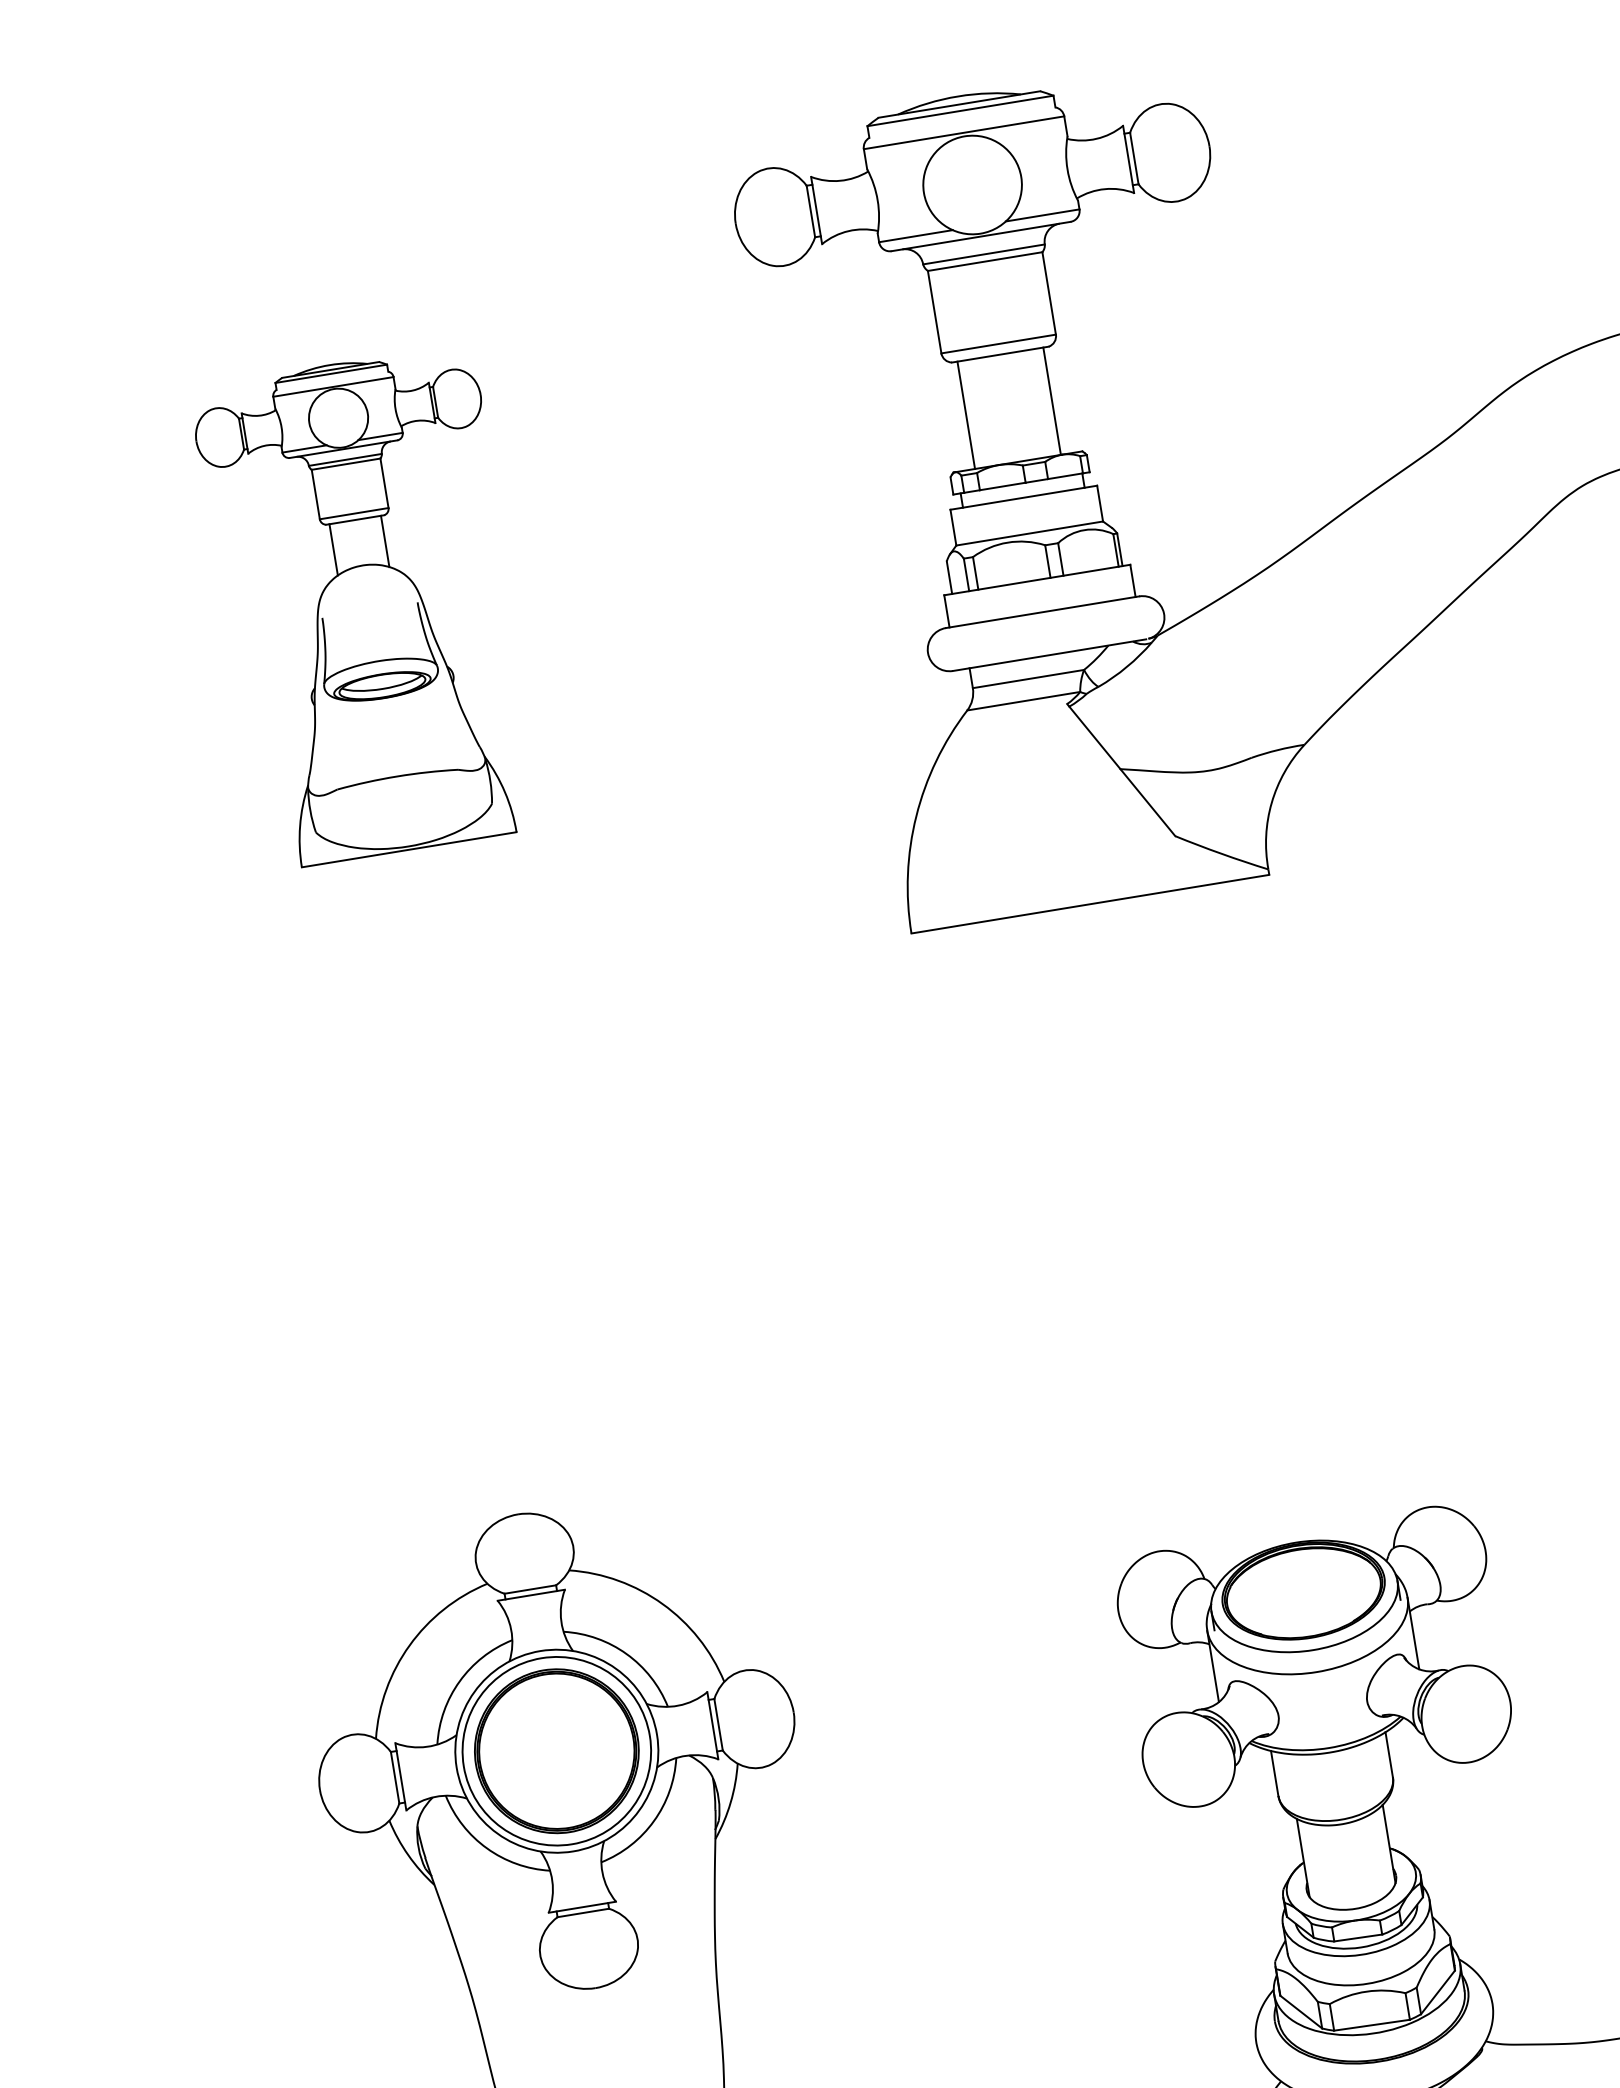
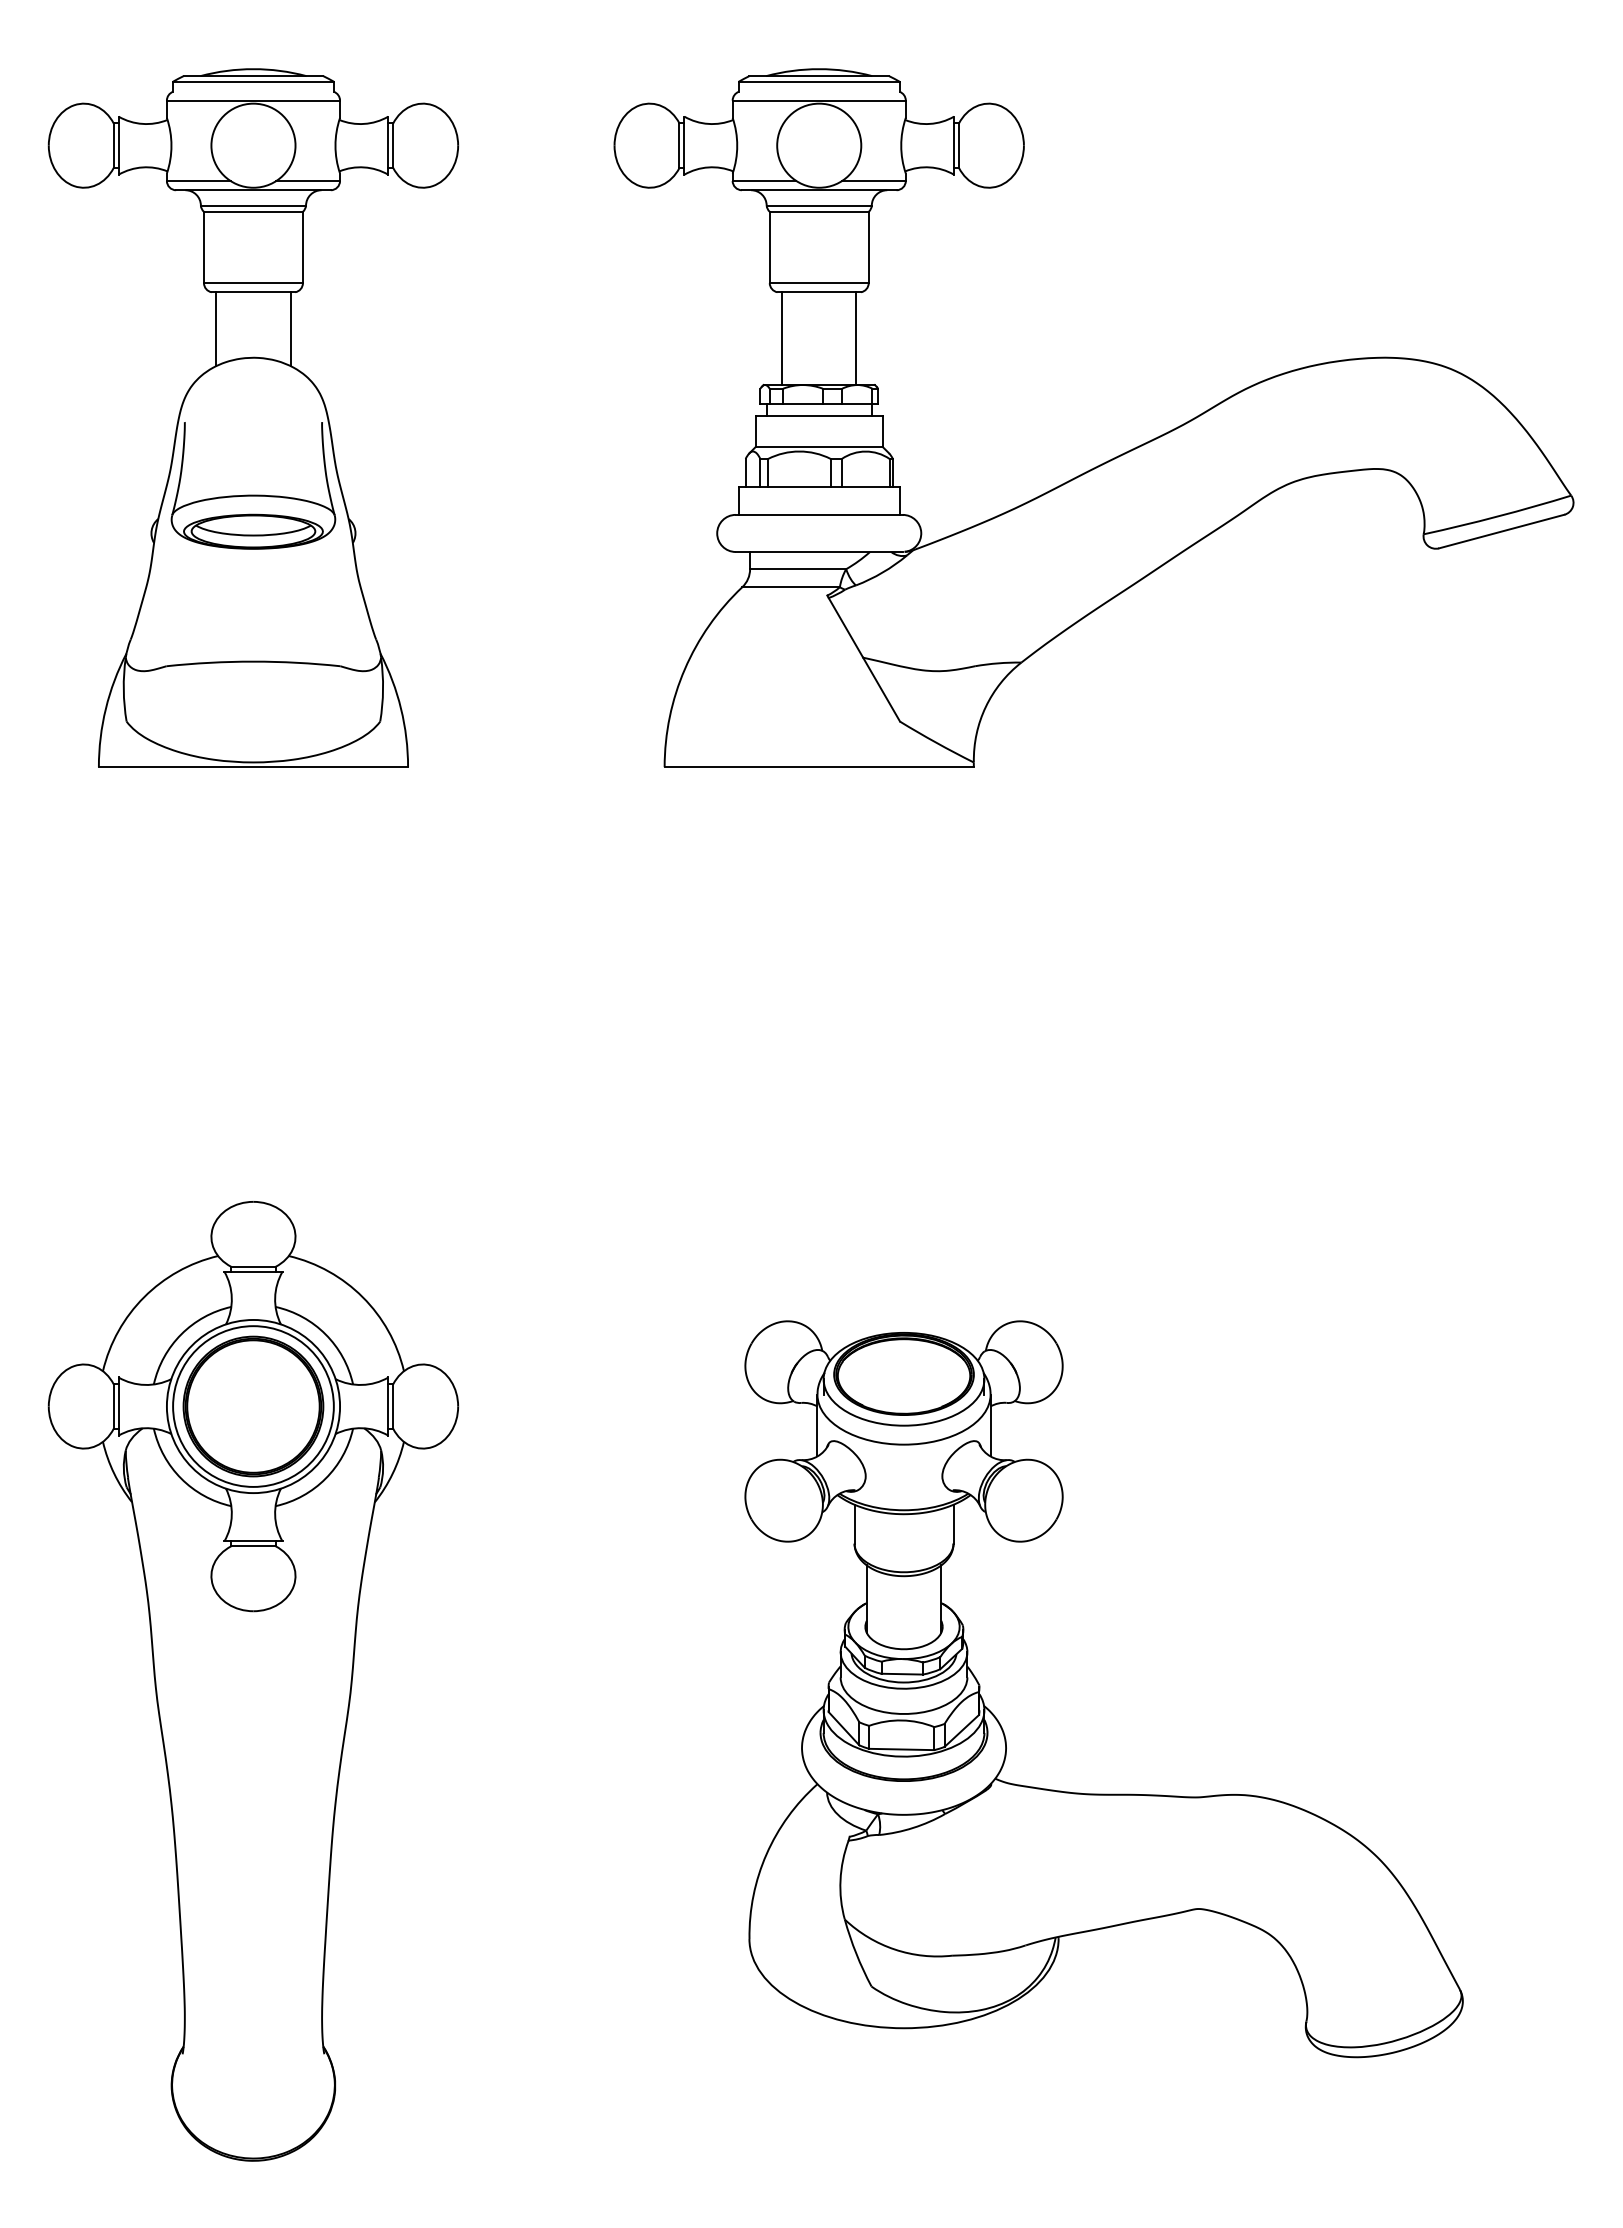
part: (369, 606) -> (253, 417), size x1.67

